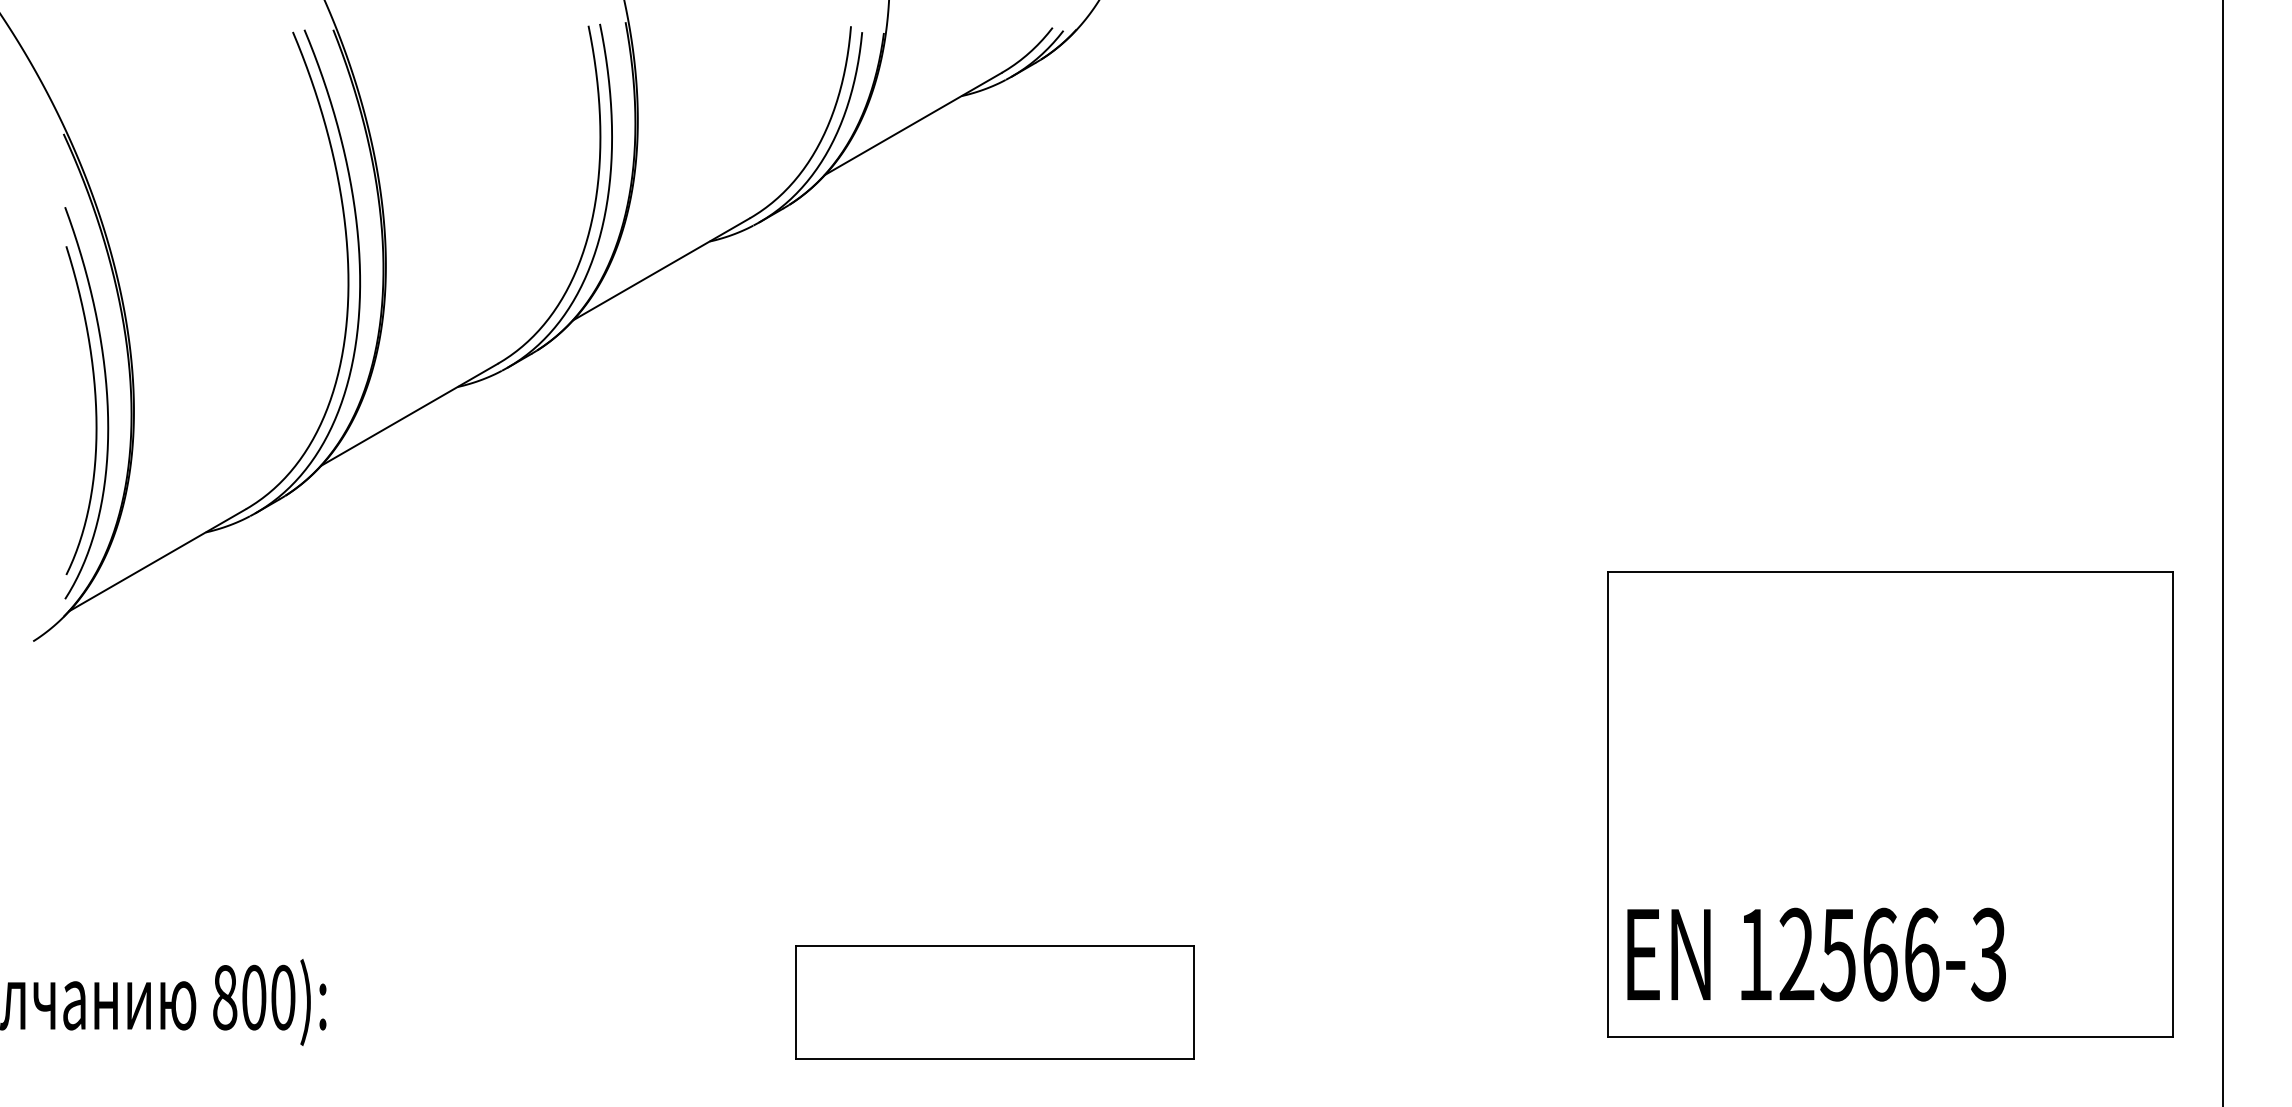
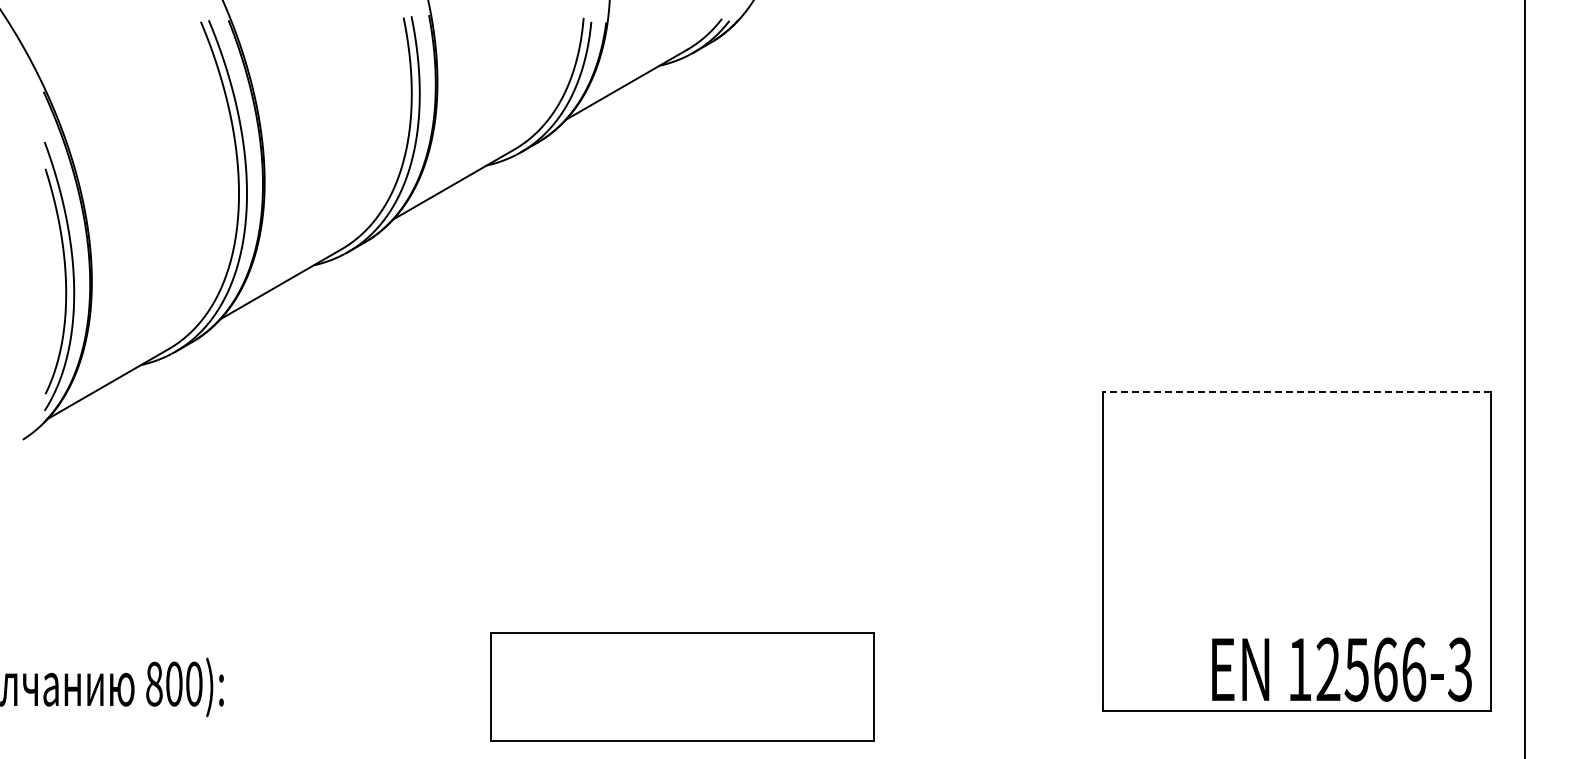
line: (1890, 572) -> (1296, 392), solid -> dashed
text: (1815, 954) -> (1341, 669), moved
part: (995, 1002) -> (682, 687), size x1.4

